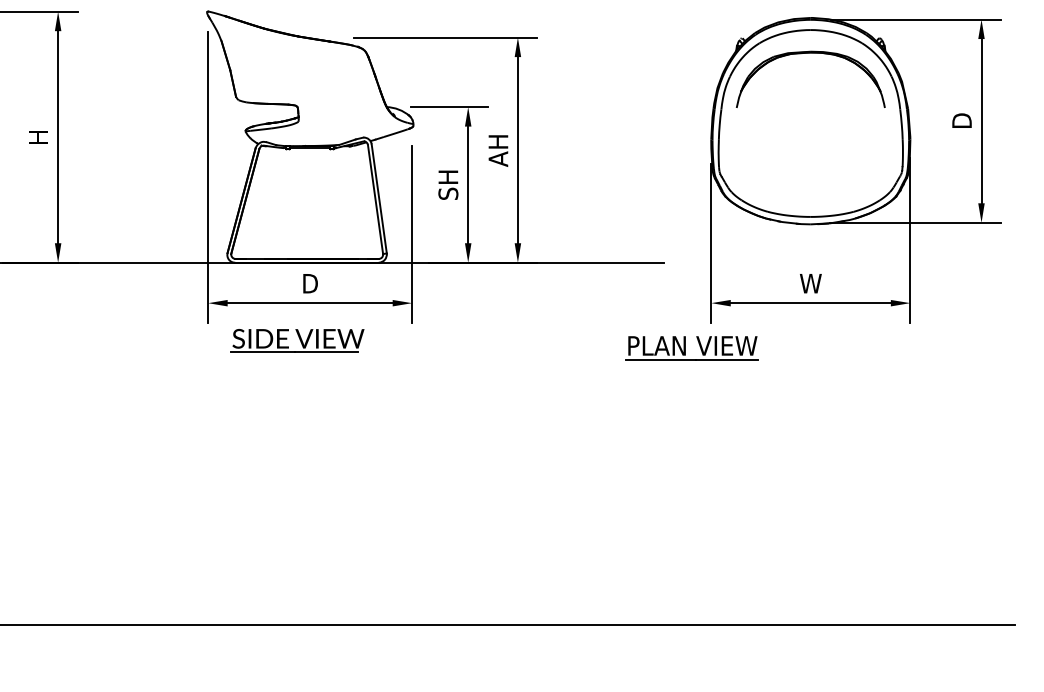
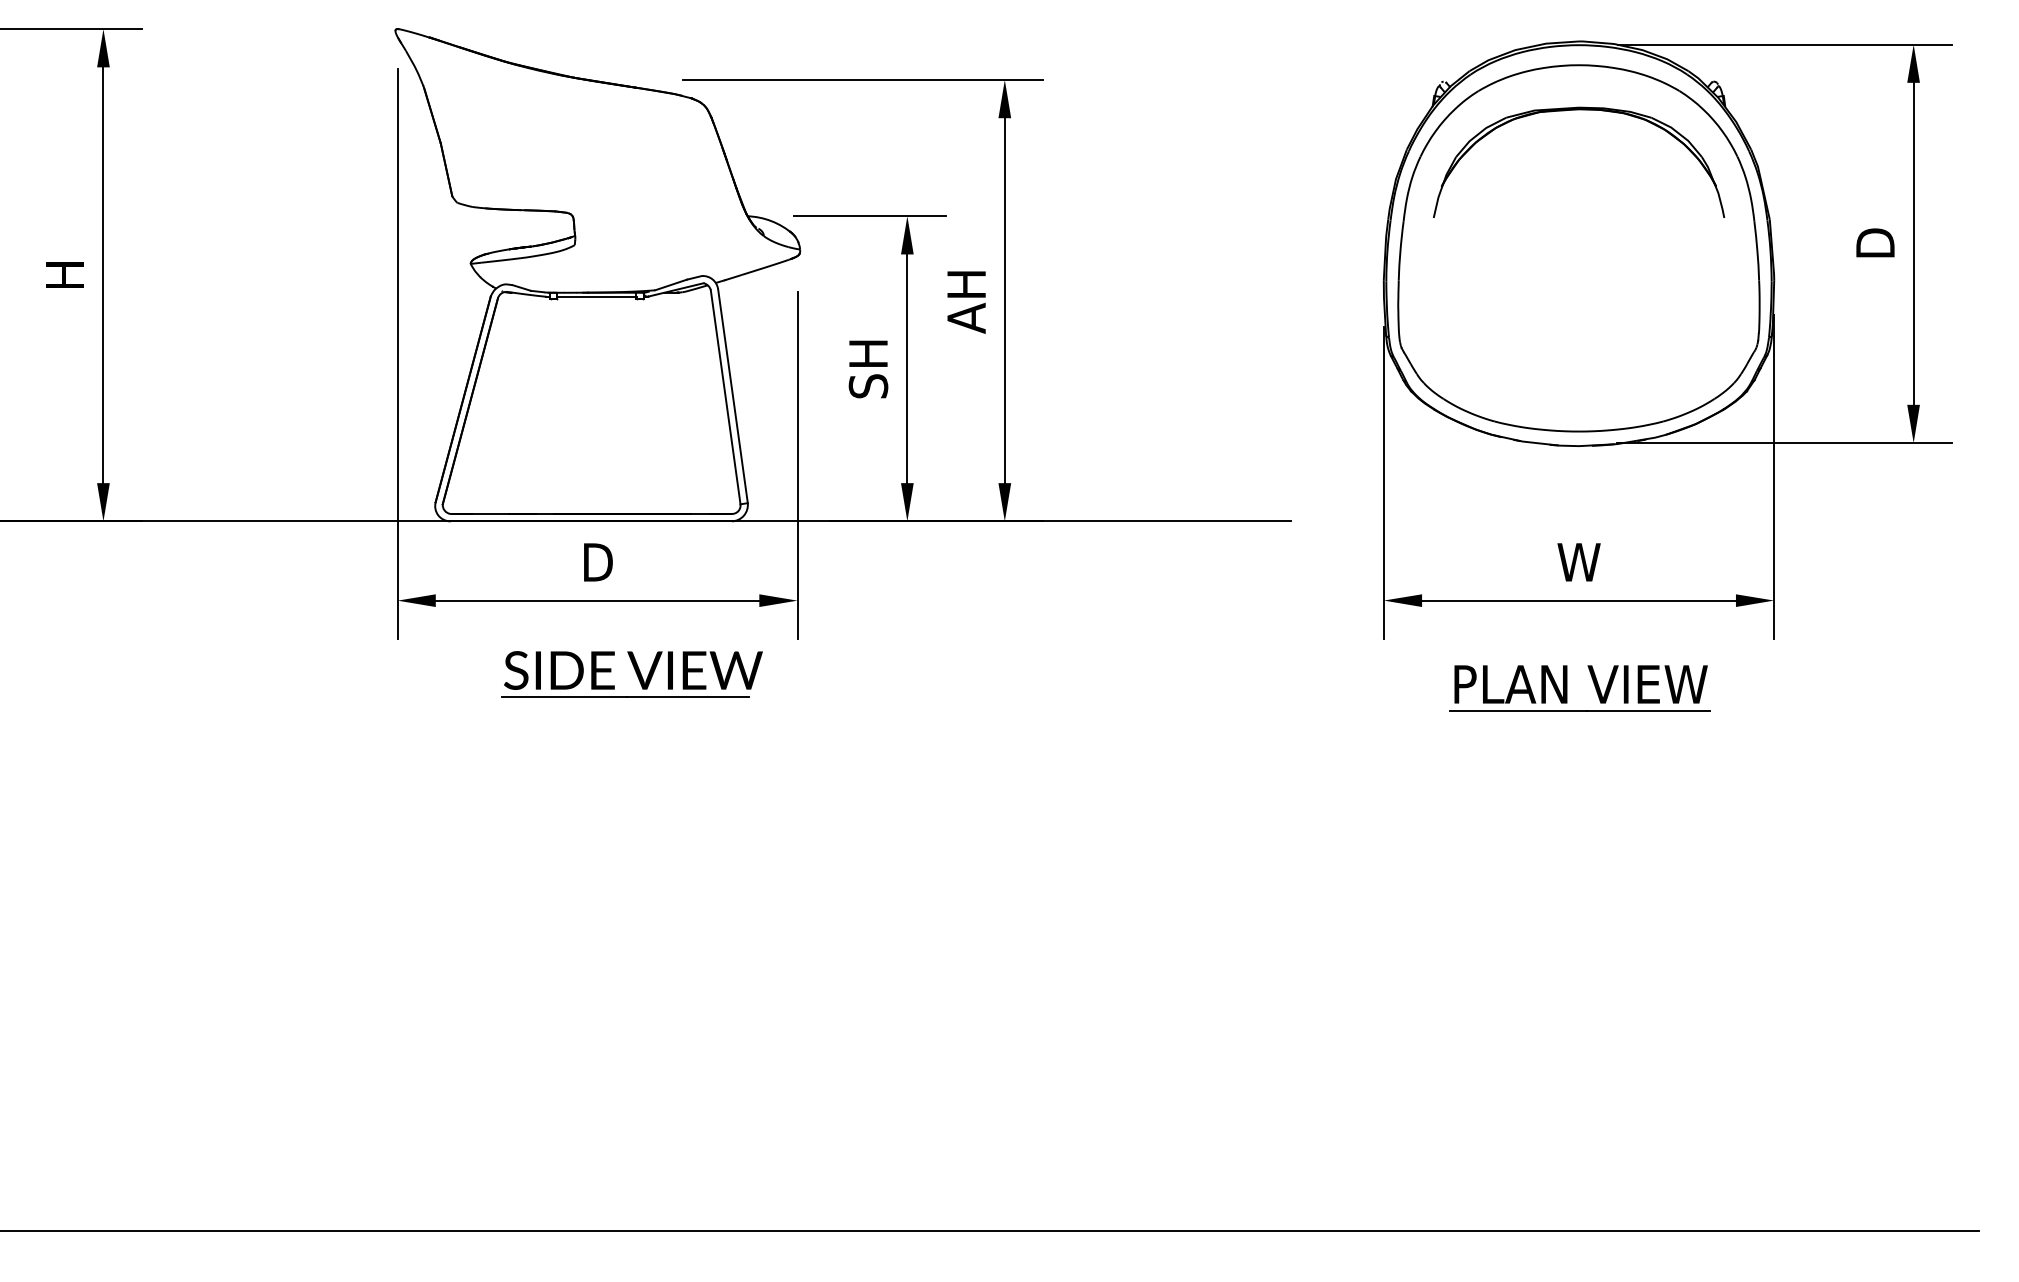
part: (297, 340) -> (631, 673), moved
part: (691, 348) -> (1578, 689), moved

